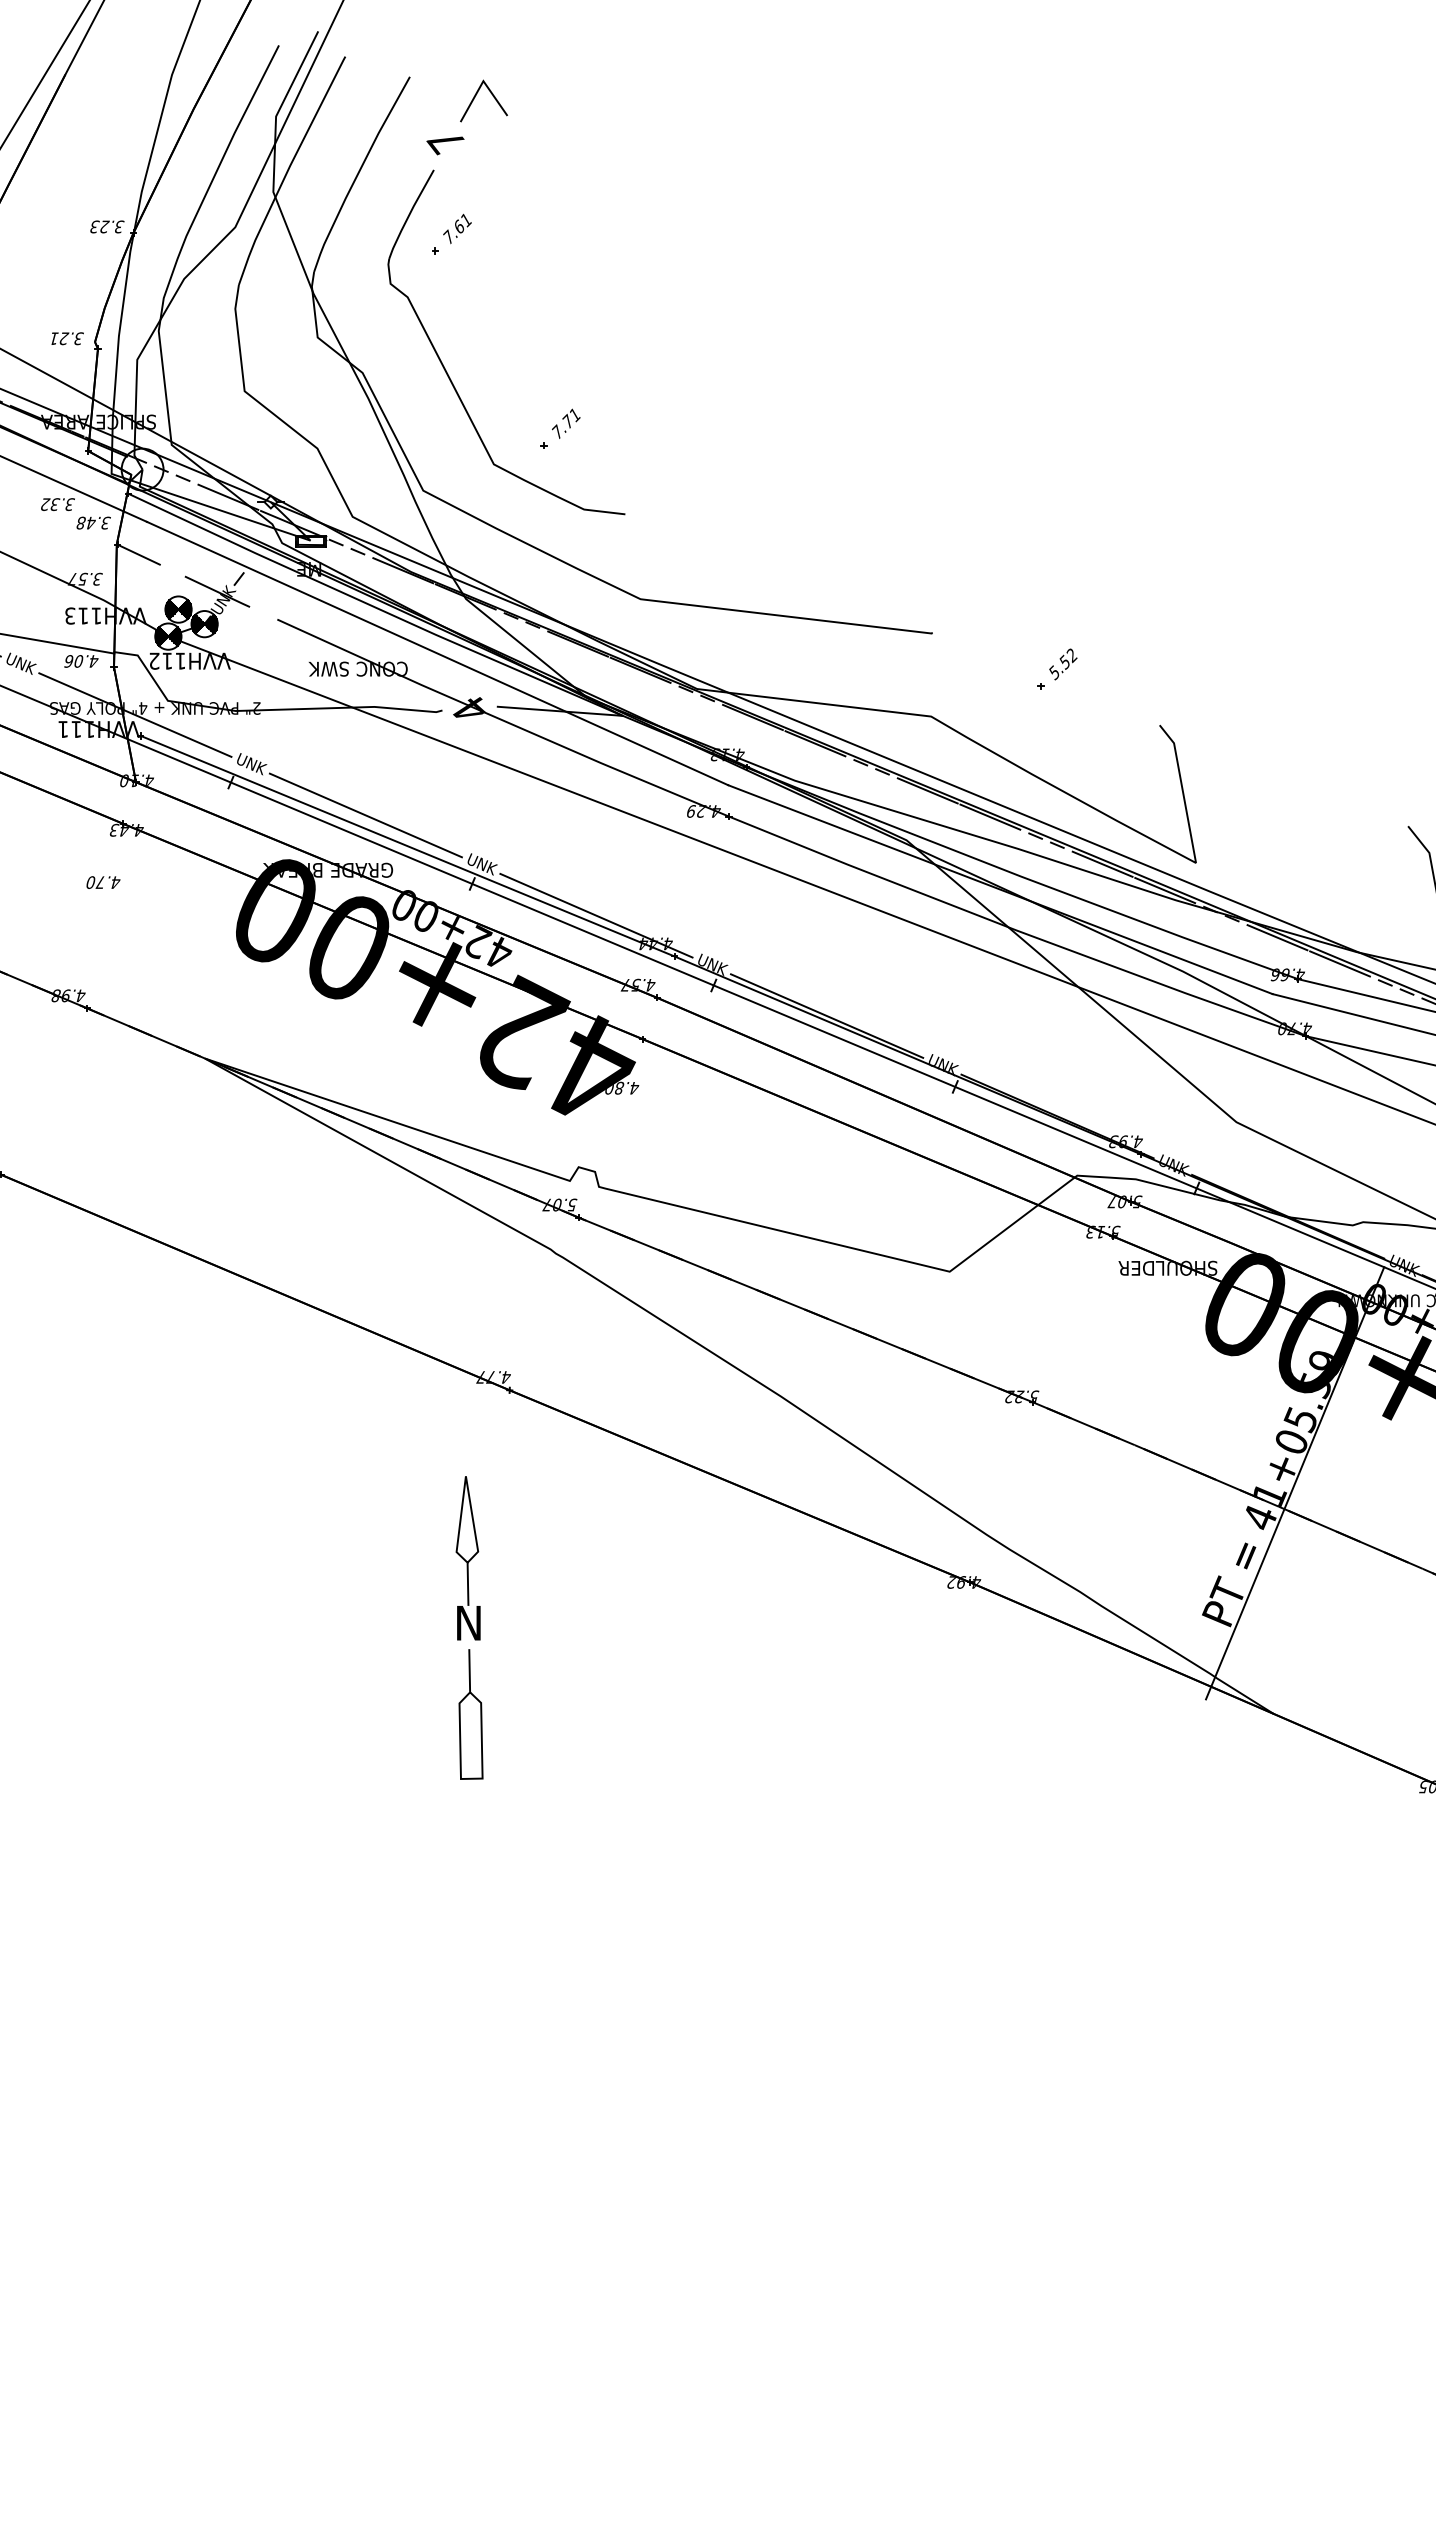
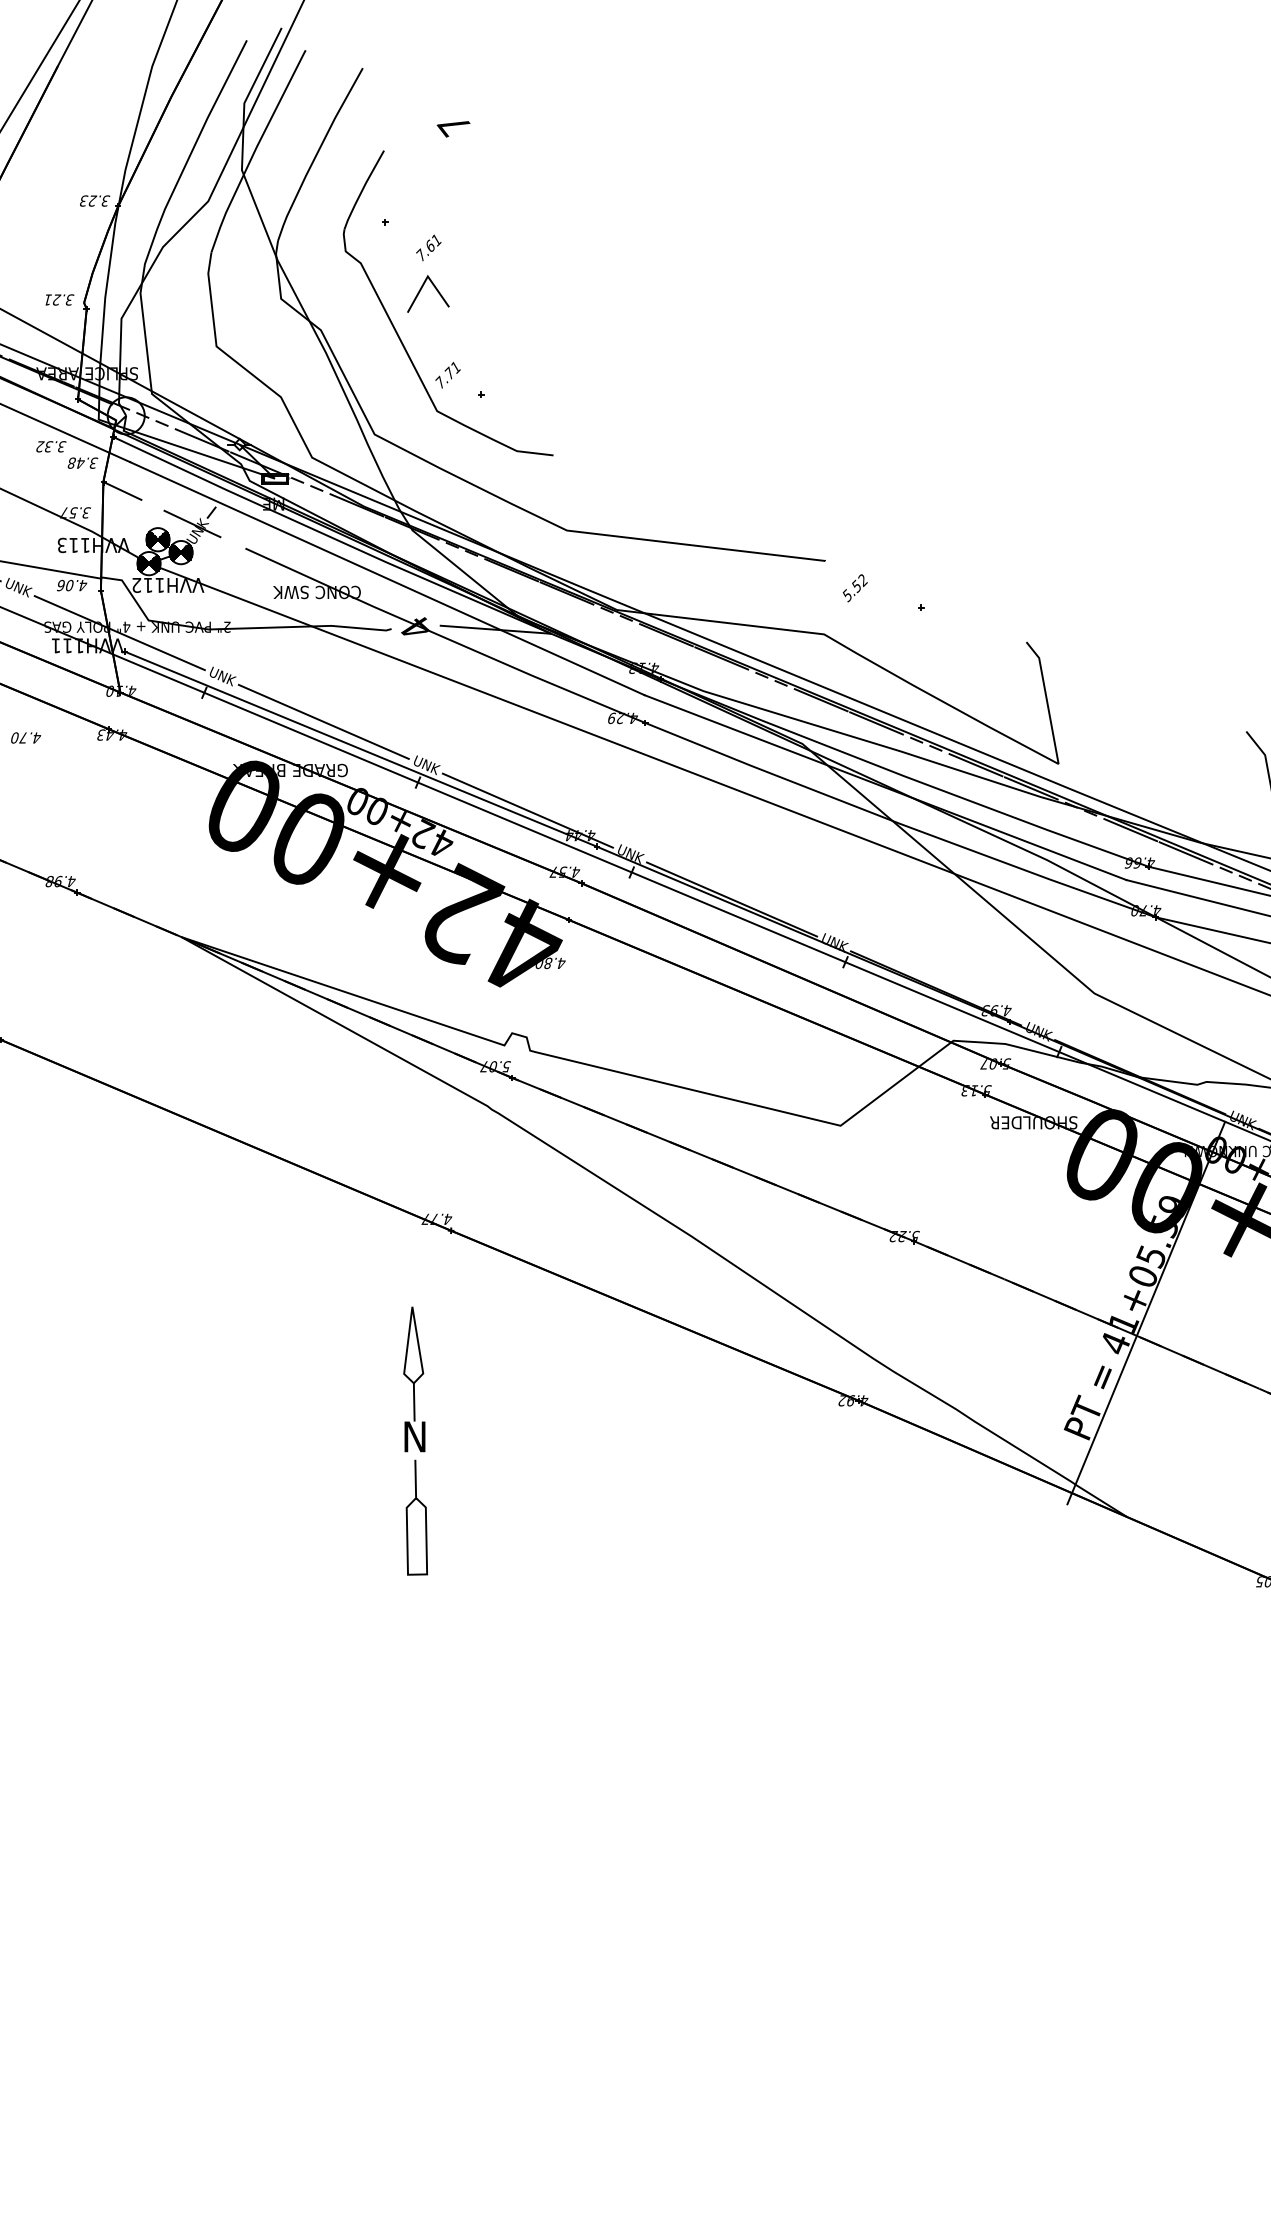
line: (475, 97) -> (420, 290), moved
text: (445, 145) -> (453, 128), moved
text: (457, 228) -> (428, 247), moved
text: (566, 423) -> (448, 375), moved
text: (1063, 664) -> (855, 588), moved
text: (103, 882) -> (26, 737), moved

